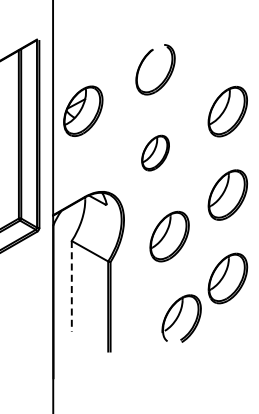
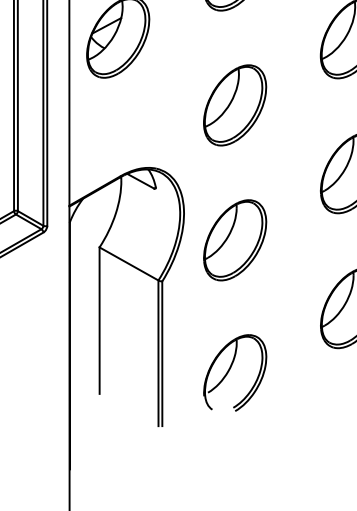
part: (155, 152) -> (234, 104), size x1.43
part: (169, 236) -> (234, 240), moved
line: (71, 286) -> (99, 320), dashed -> solid
part: (181, 318) -> (234, 372), moved

